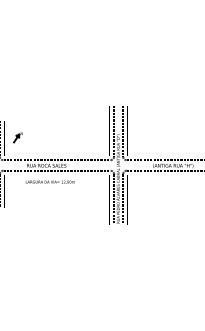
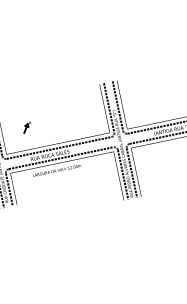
part: (17, 137) -> (26, 127), moved

